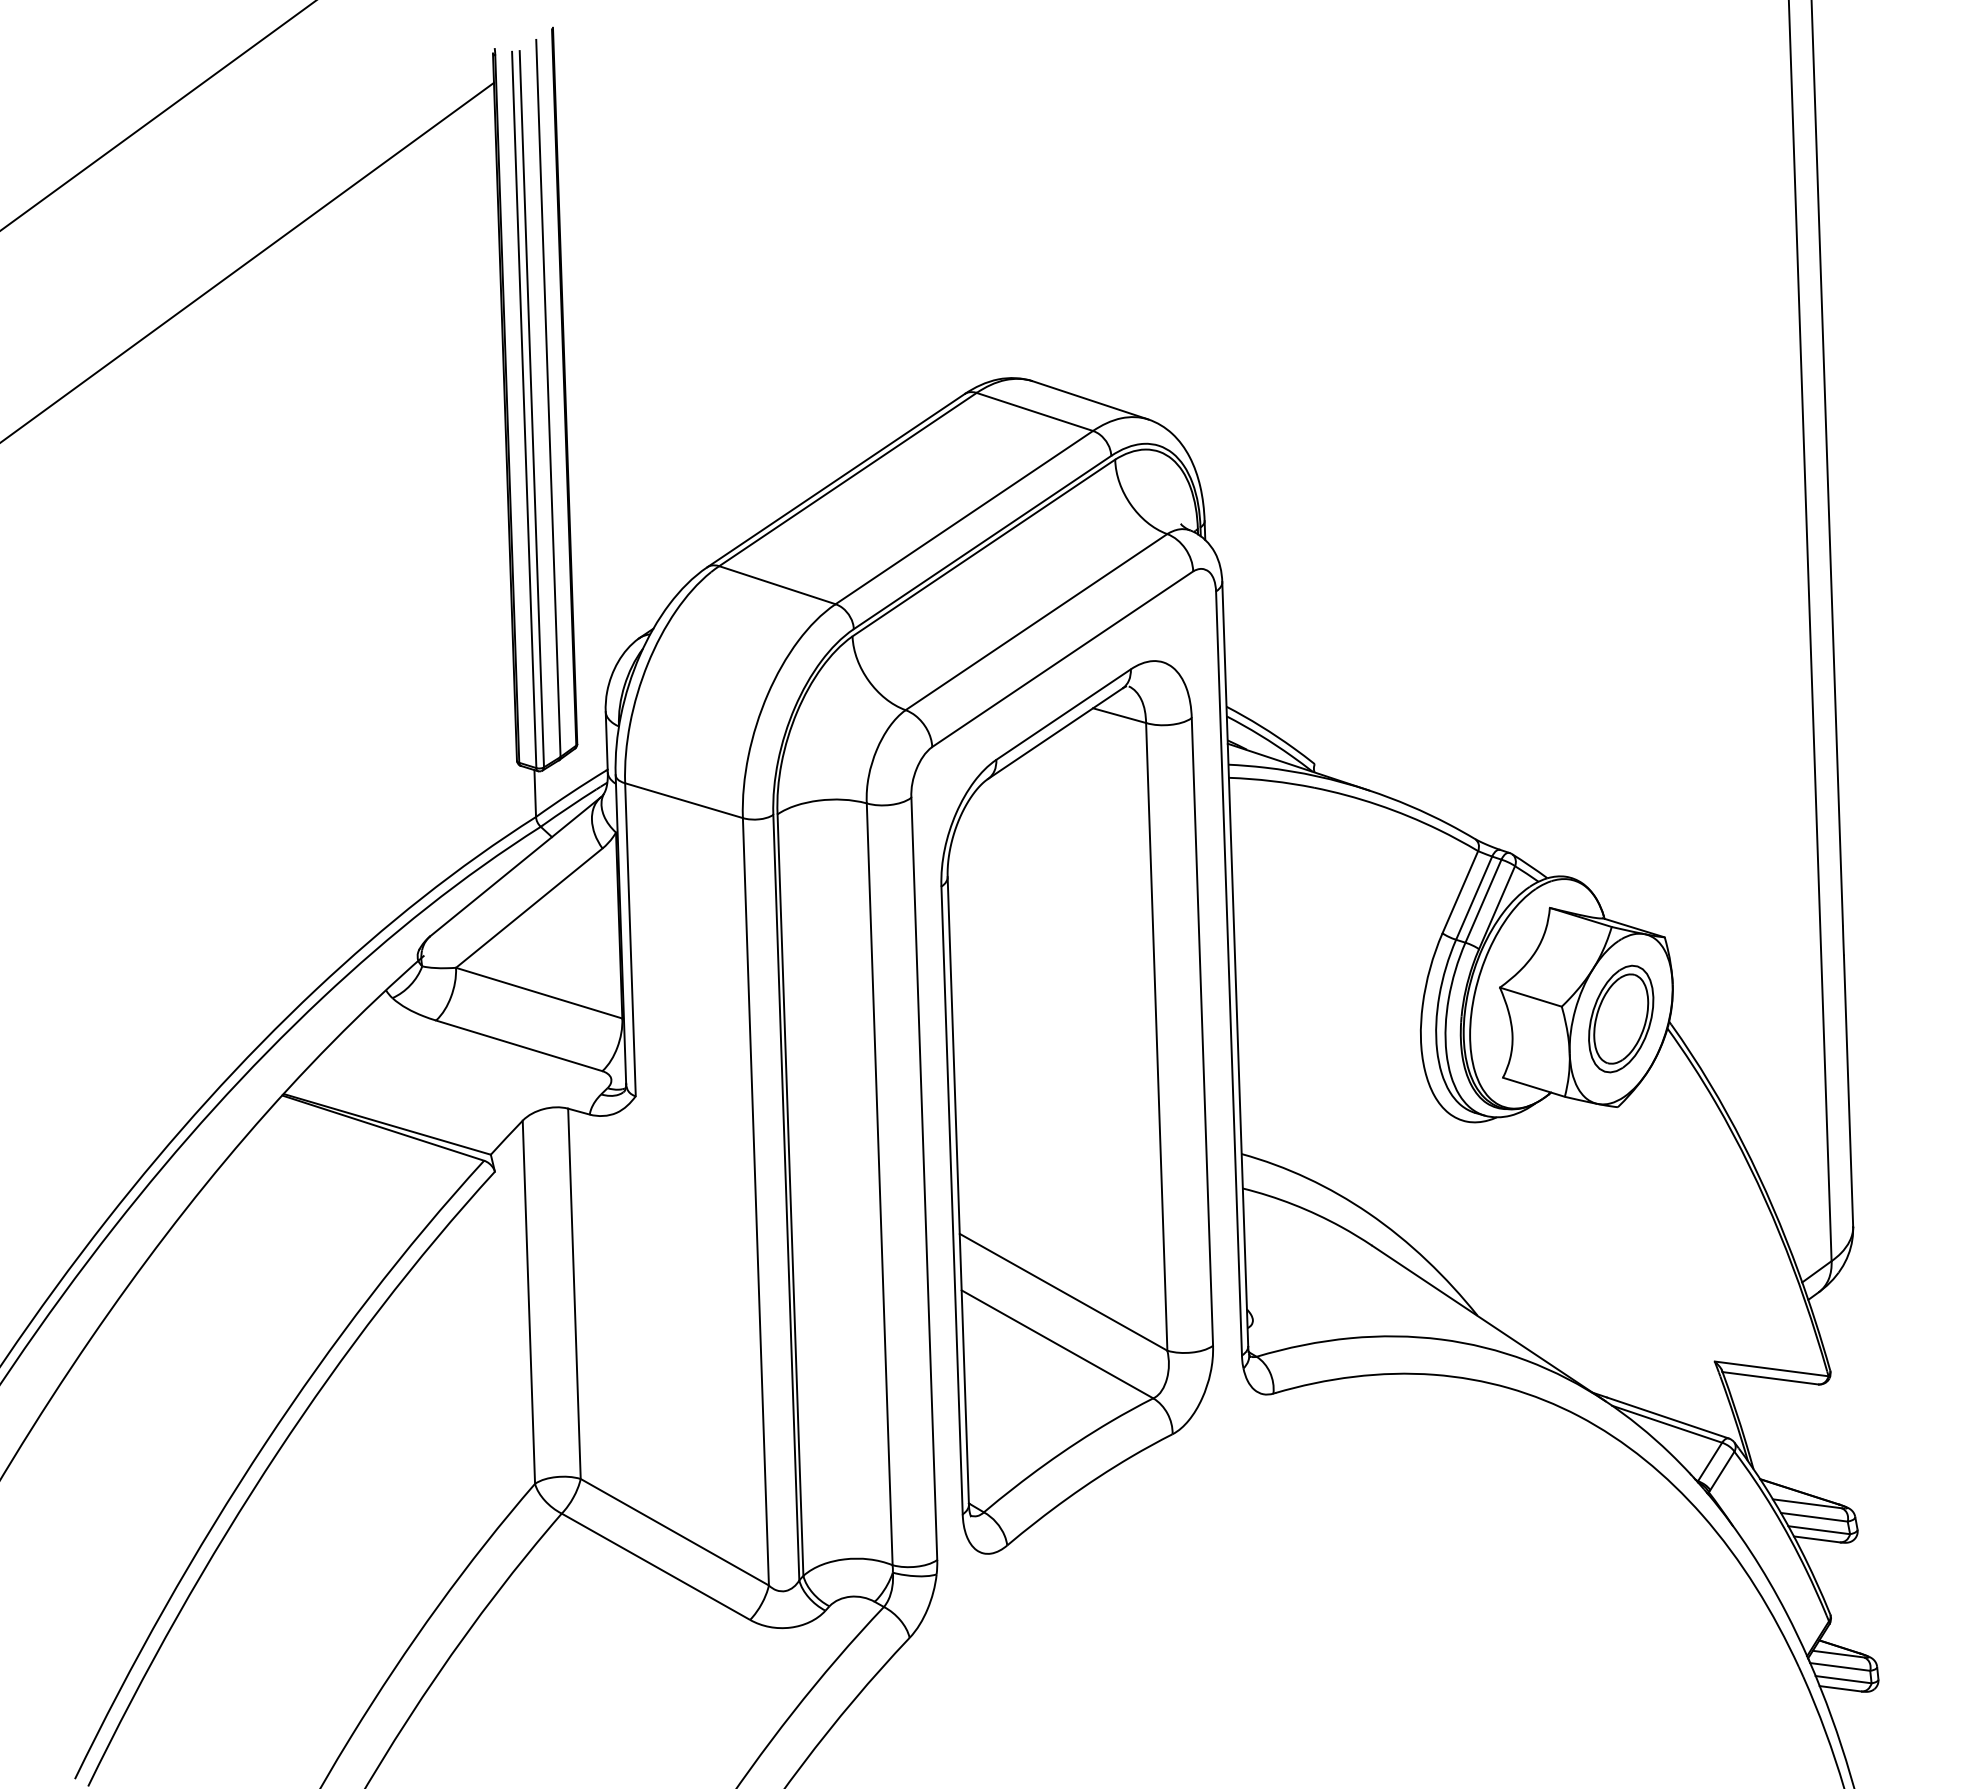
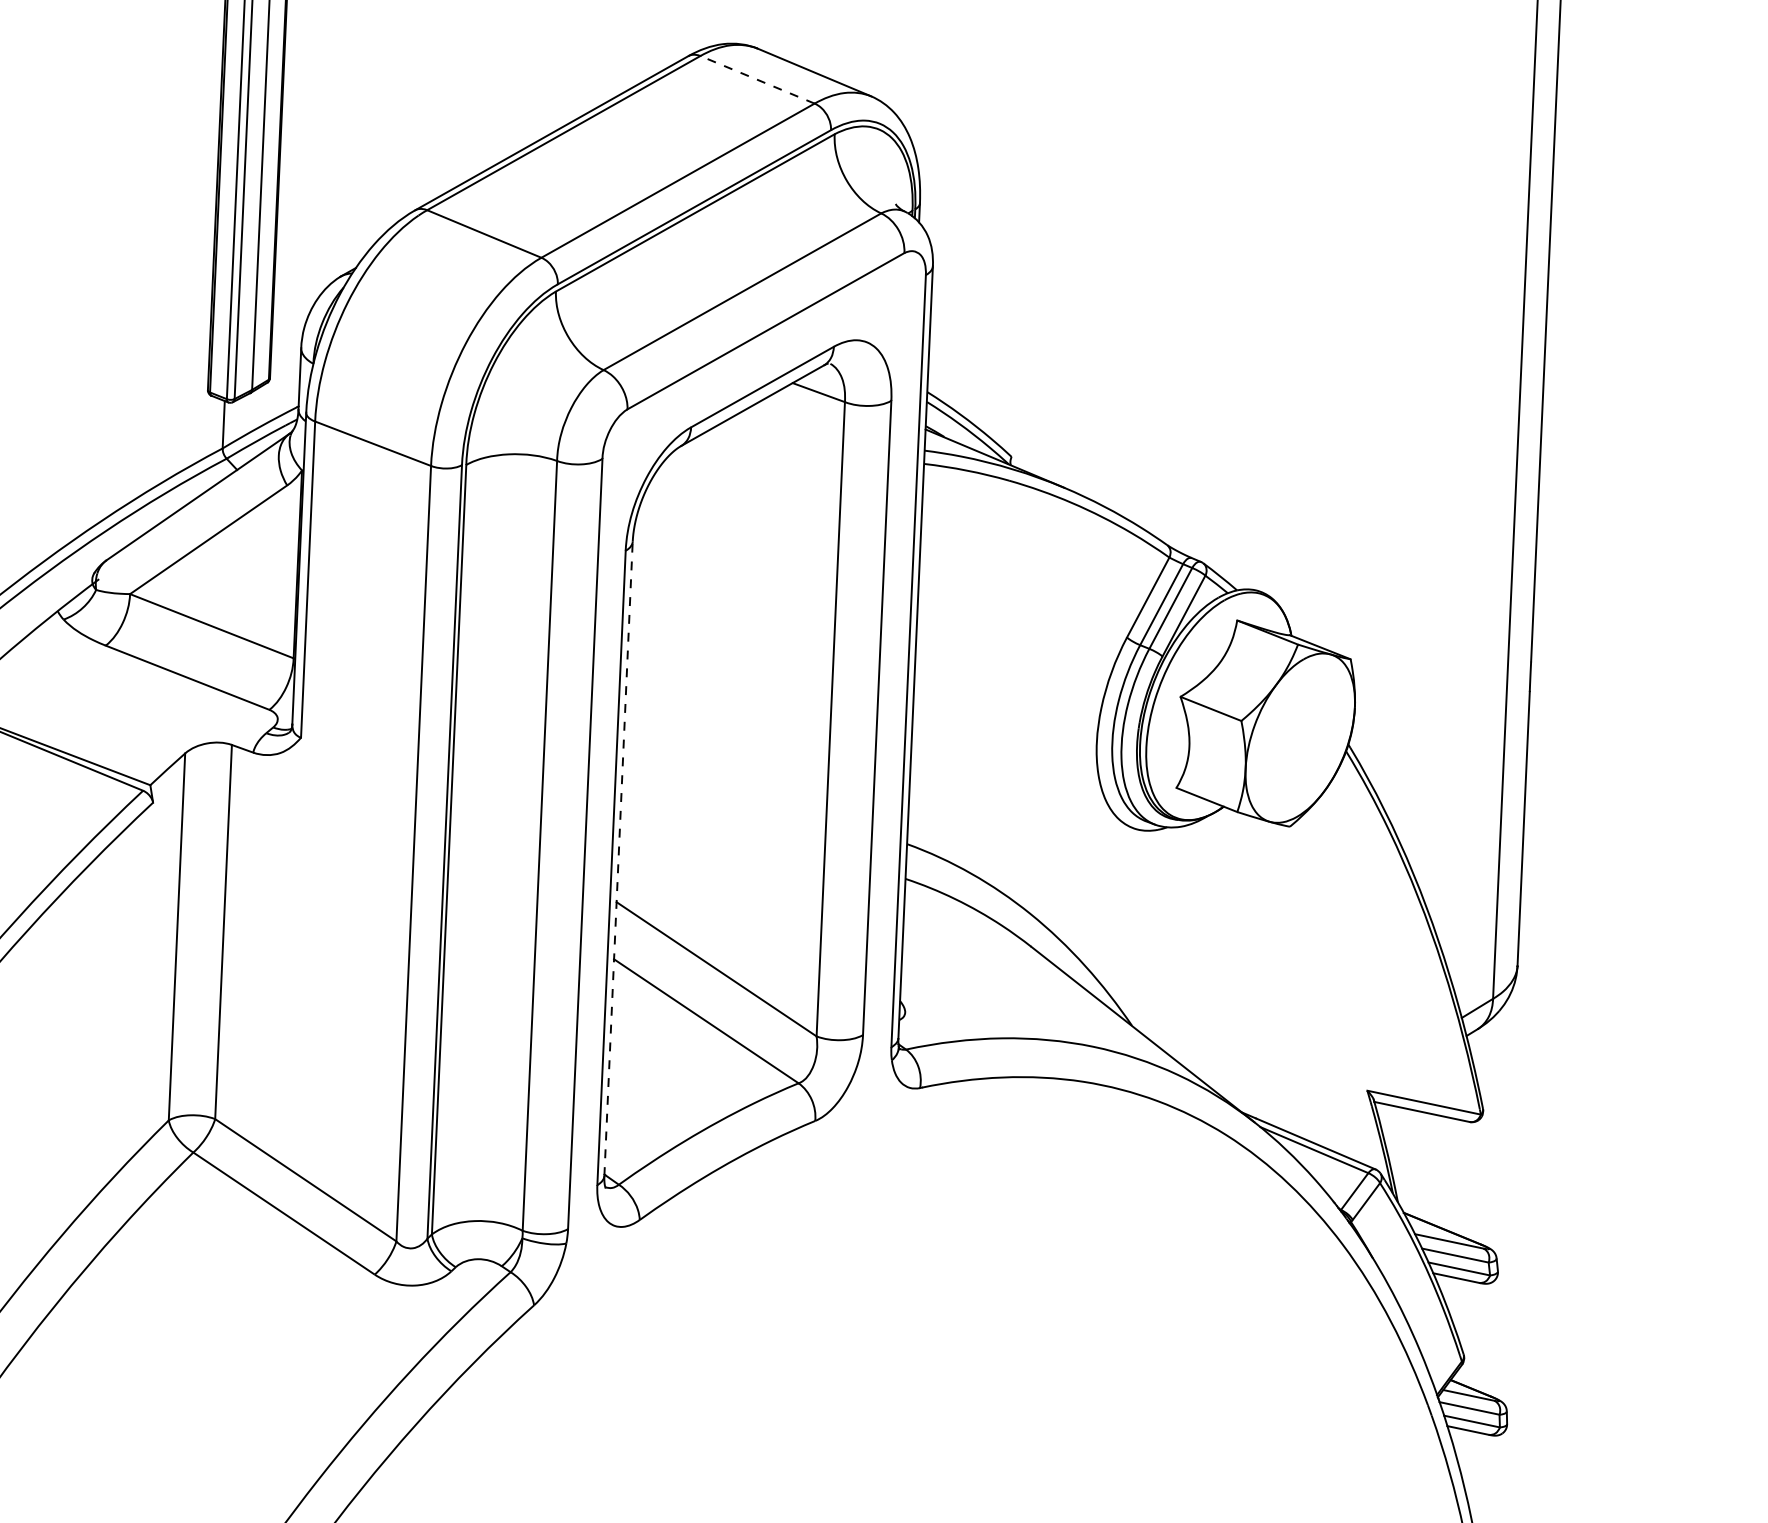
line: (1034, 411) -> (757, 79), solid -> dashed
part: (1621, 1018) -> (1300, 737), removed
line: (958, 1190) -> (618, 858), solid -> dashed

